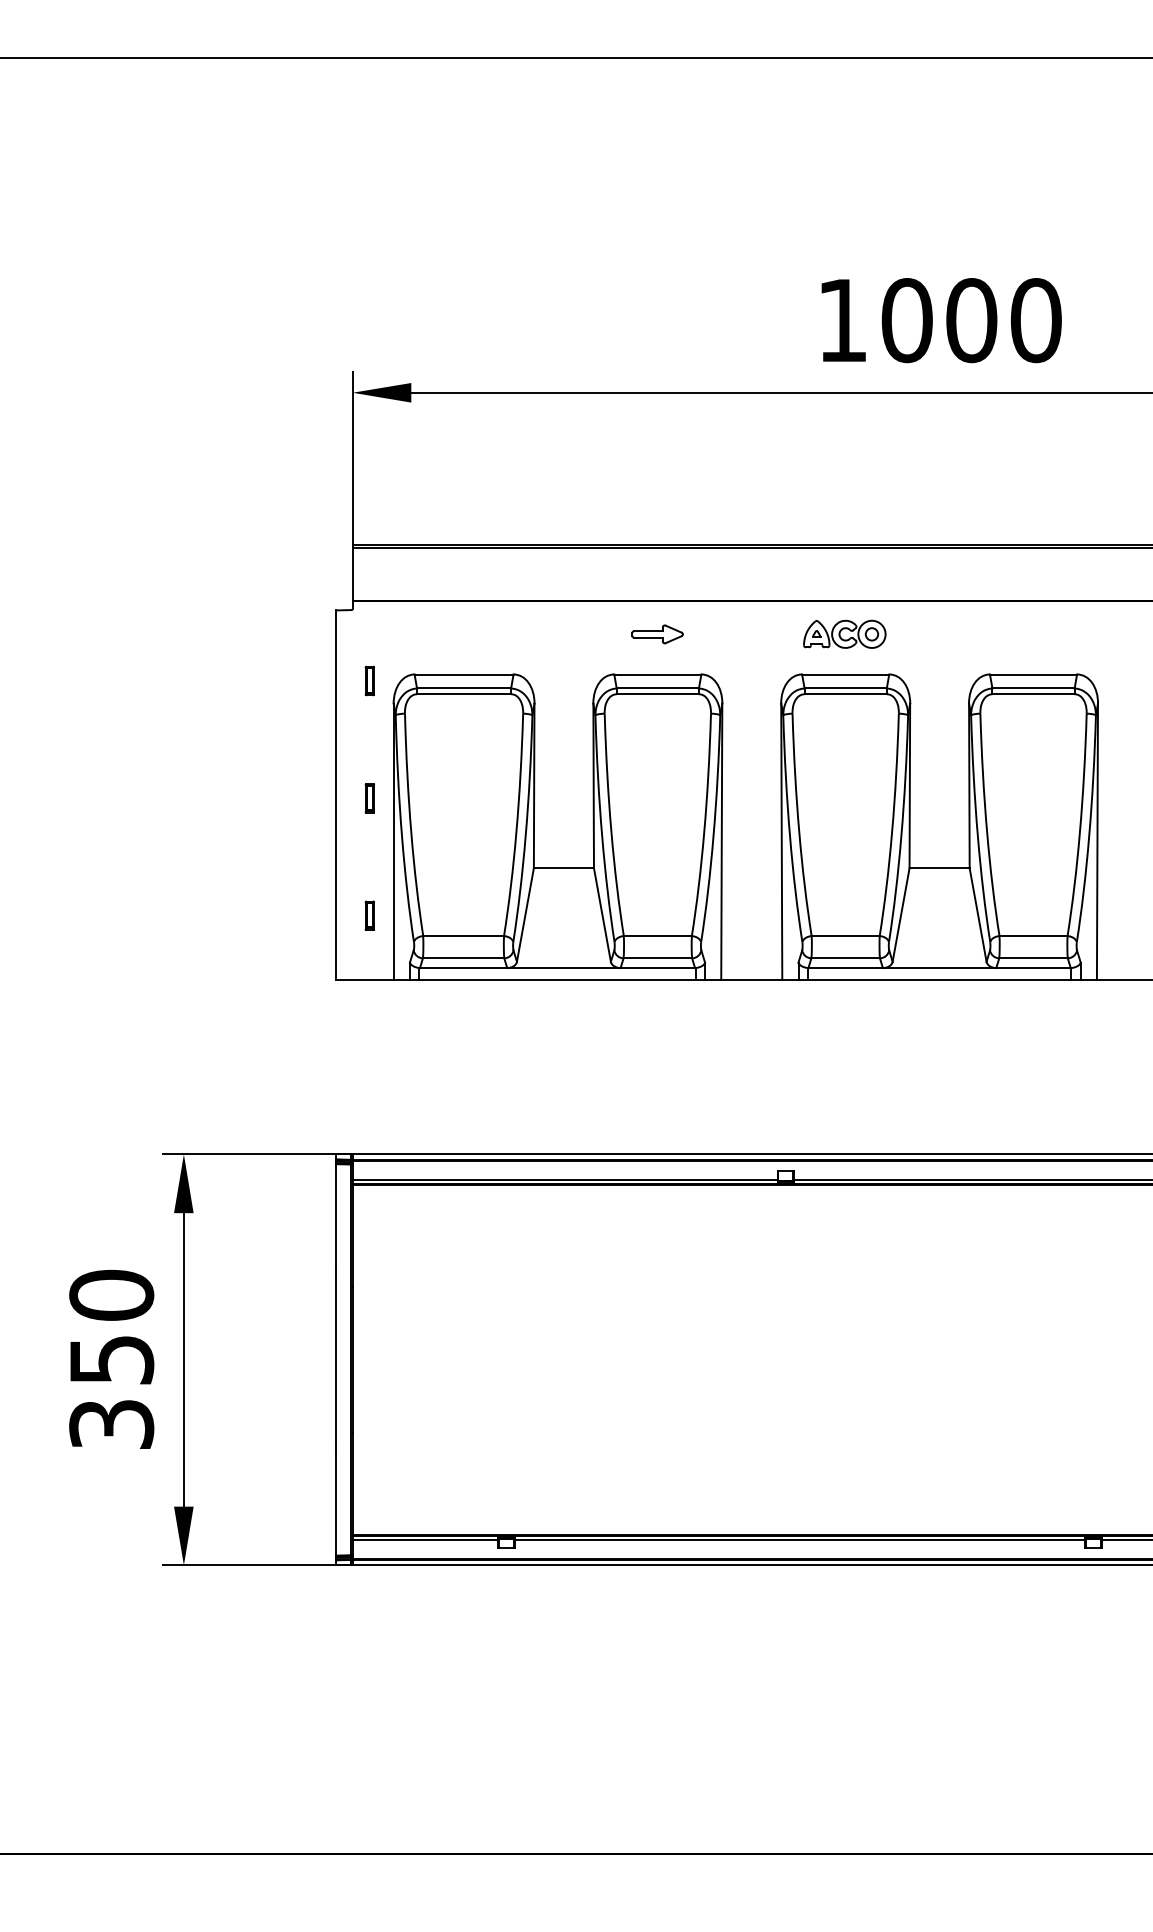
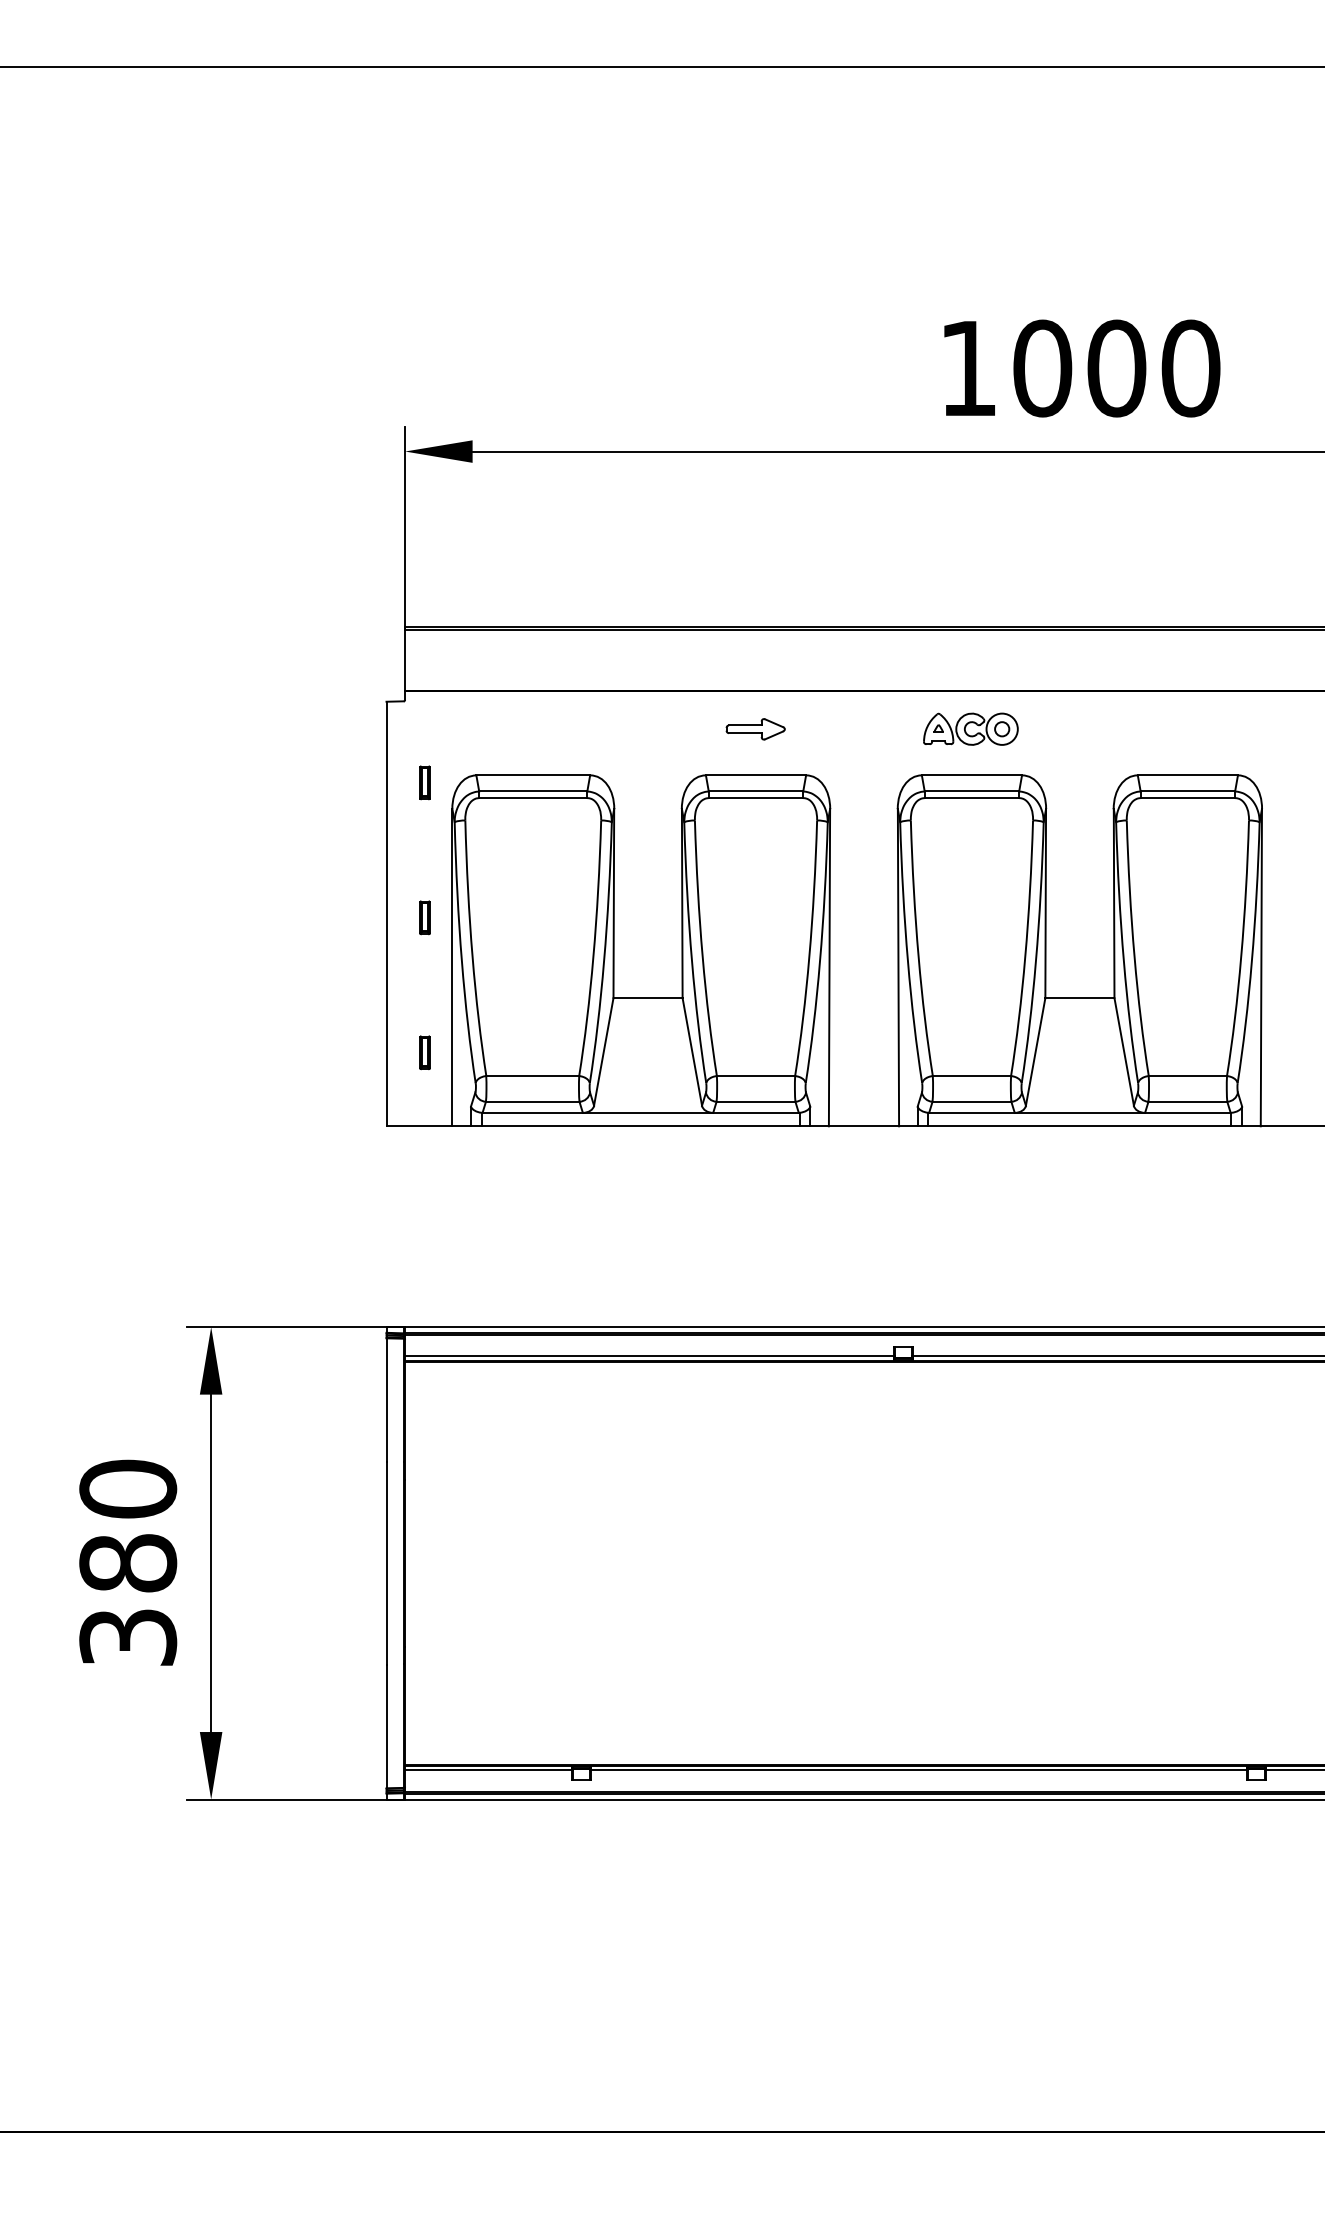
text: (111, 1360) -> (128, 1563), 350 -> 380

